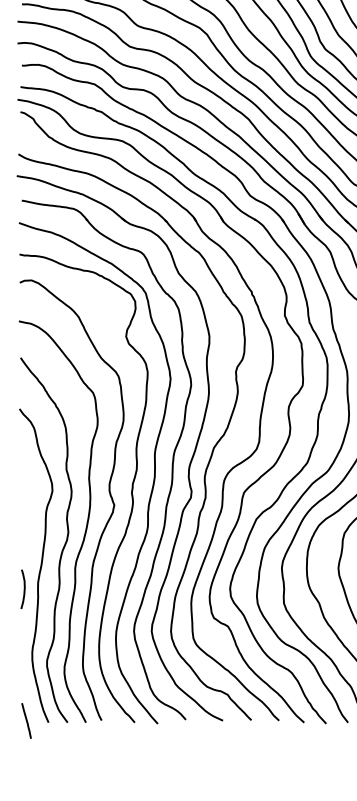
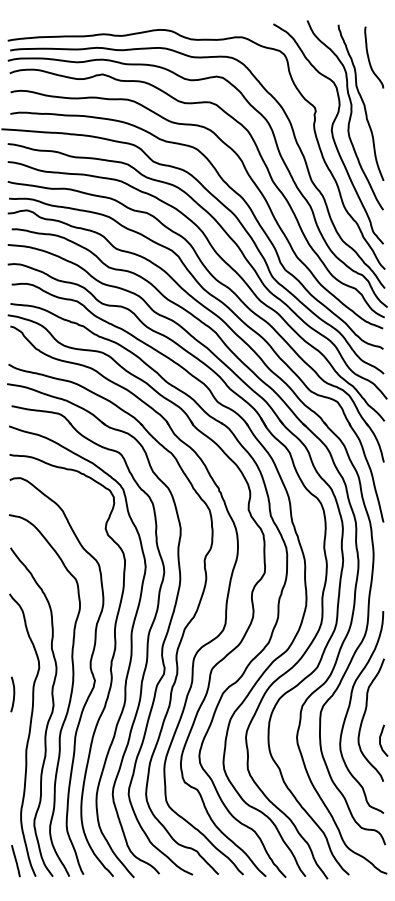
curve: (23, 589) -> (13, 694), moved
line: (26, 721) -> (15, 861), moved

